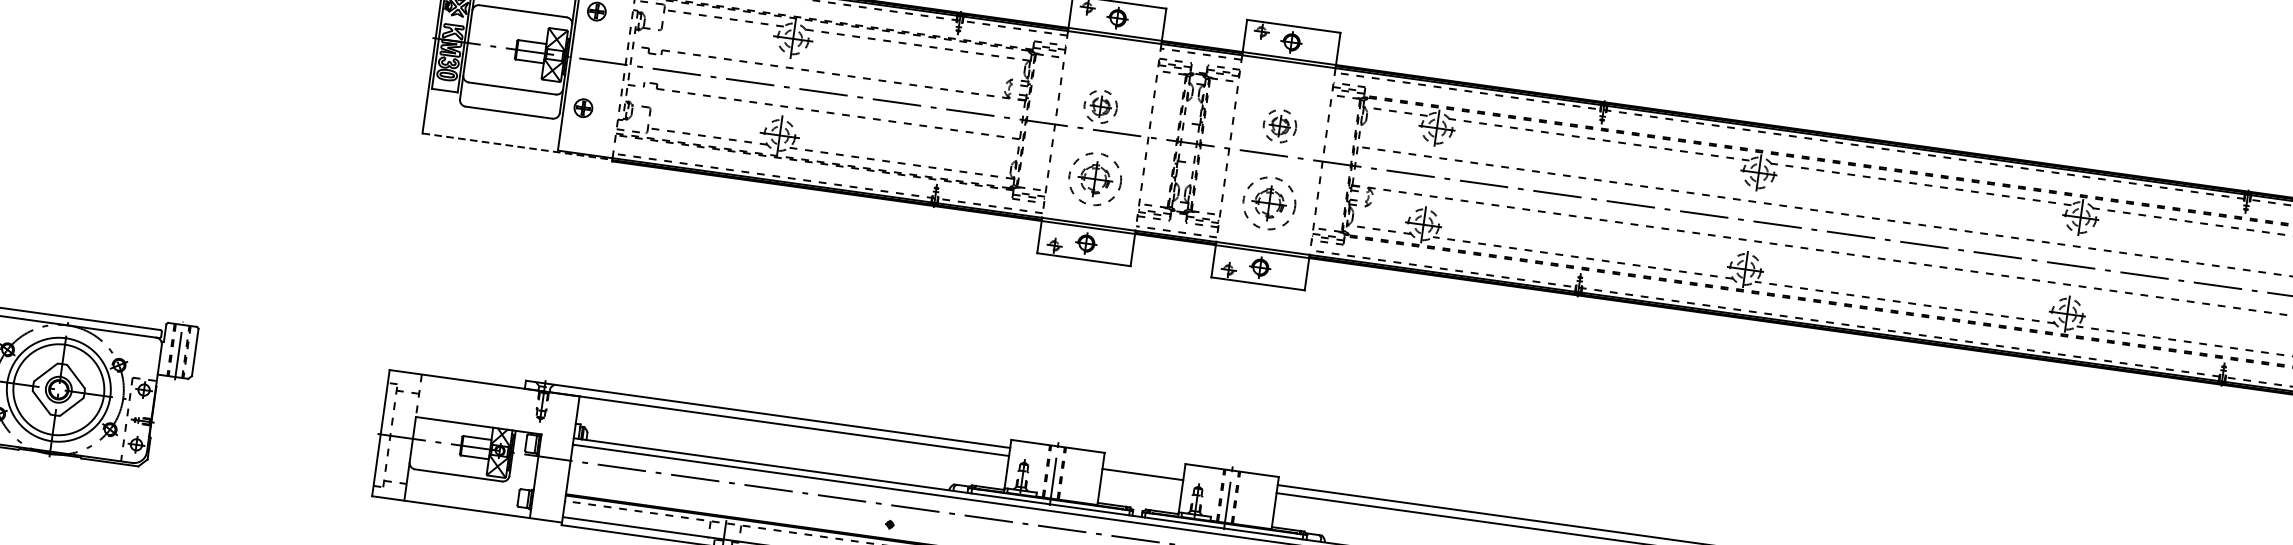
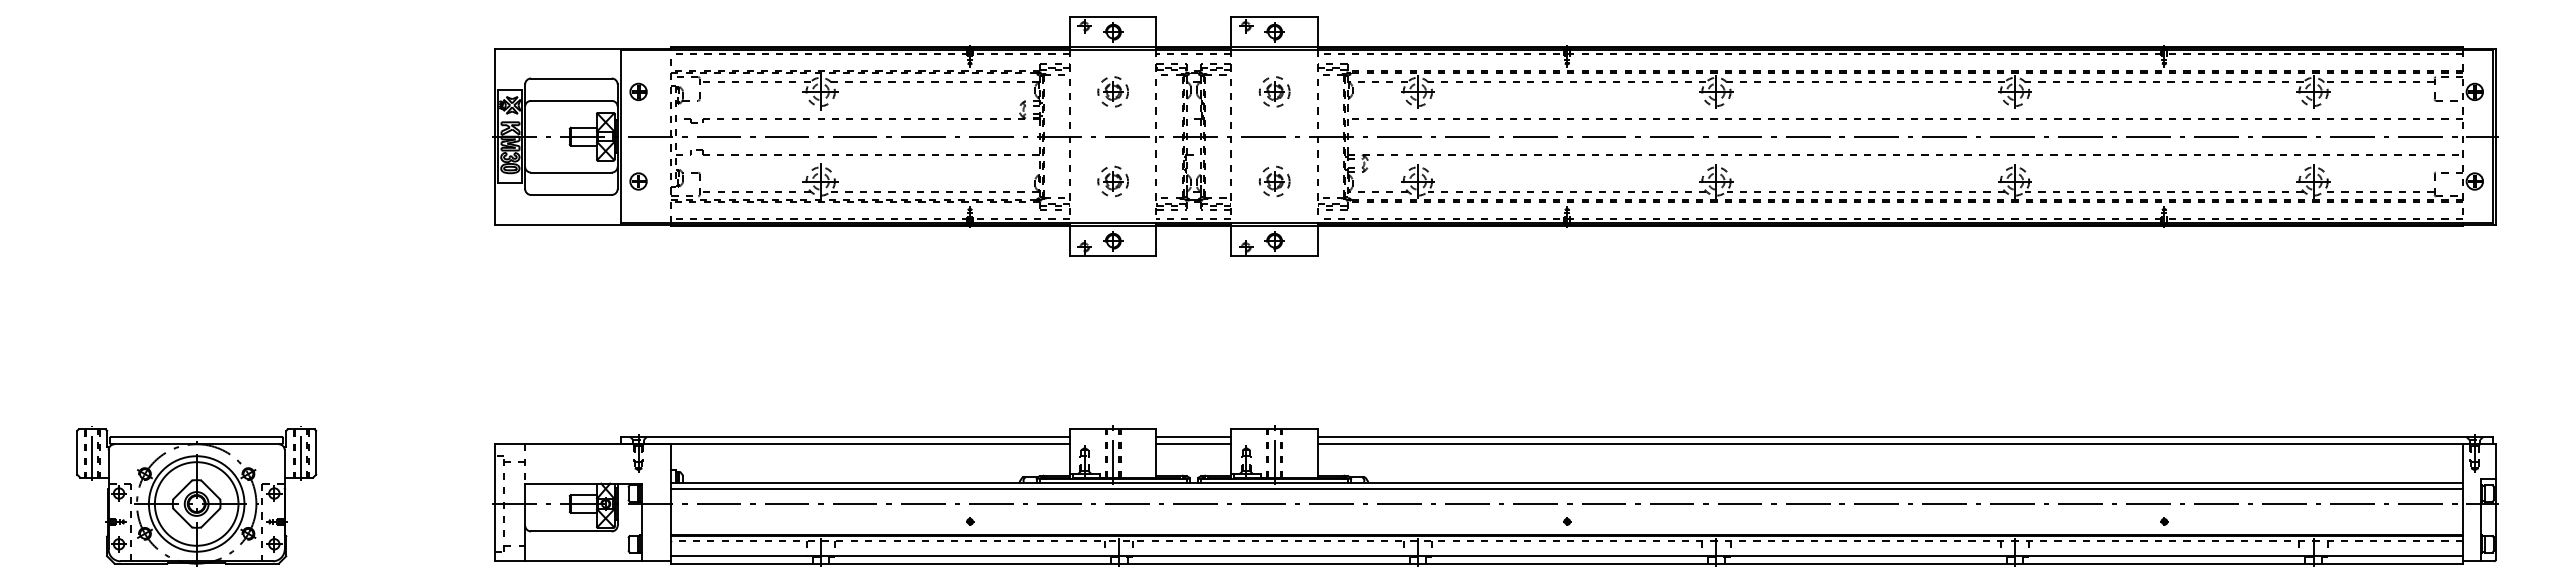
part: (1100, 106) -> (1112, 91), moved
part: (1279, 125) -> (1274, 91), moved
line: (517, 146) -> (583, 224), dashed -> solid
part: (1094, 179) -> (1112, 181), size x0.62
part: (1269, 203) -> (1274, 181), size x0.62
line: (1143, 466) -> (1193, 436), added

